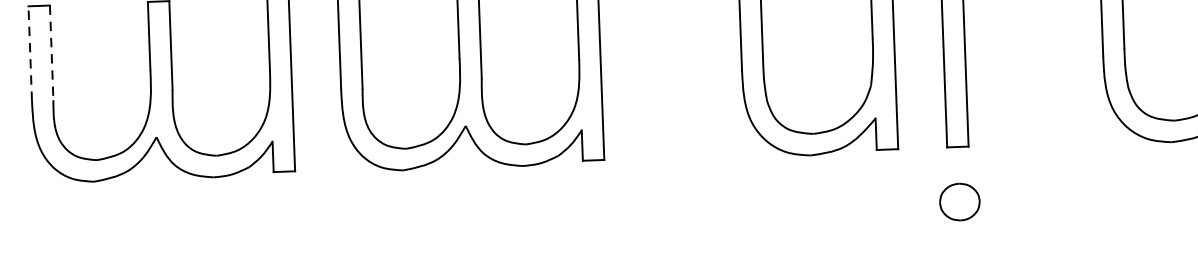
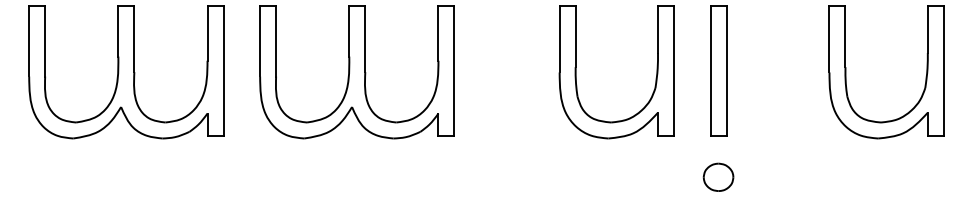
line: (30, 52) -> (29, 40), dashed -> solid
line: (52, 53) -> (45, 41), dashed -> solid

